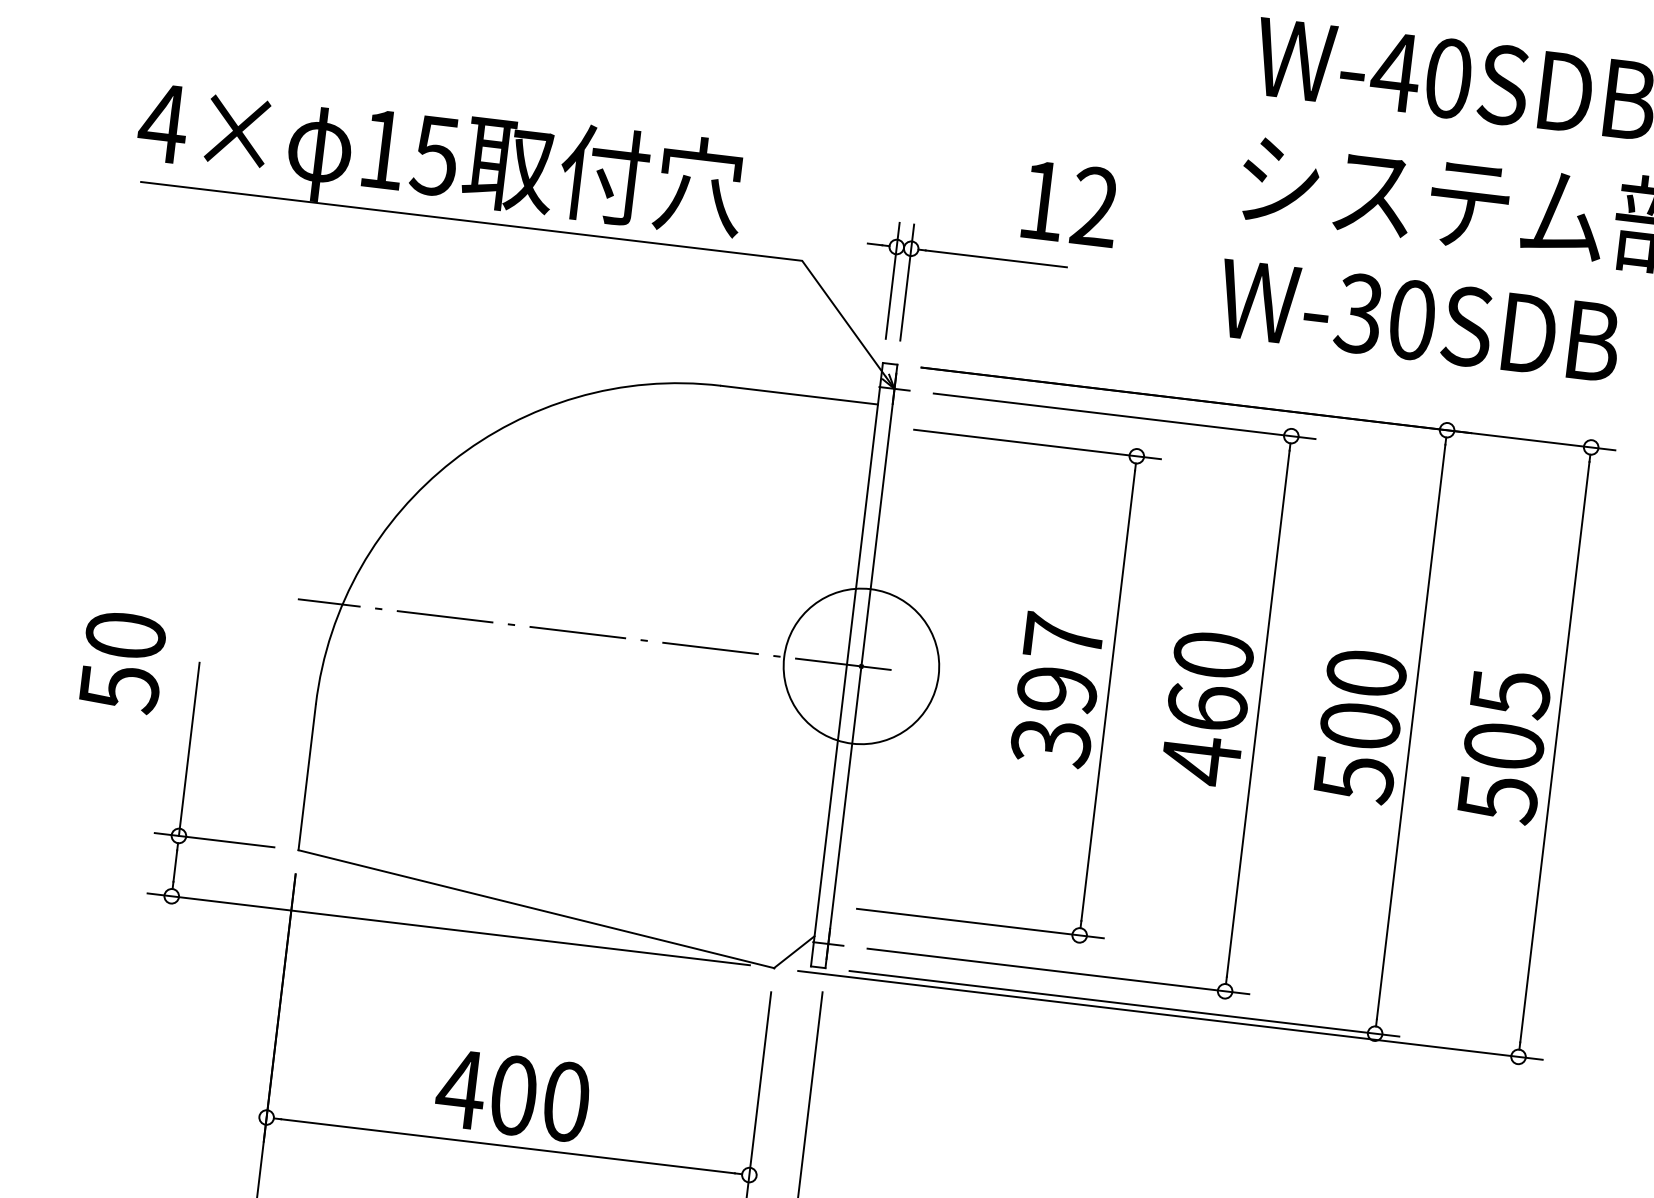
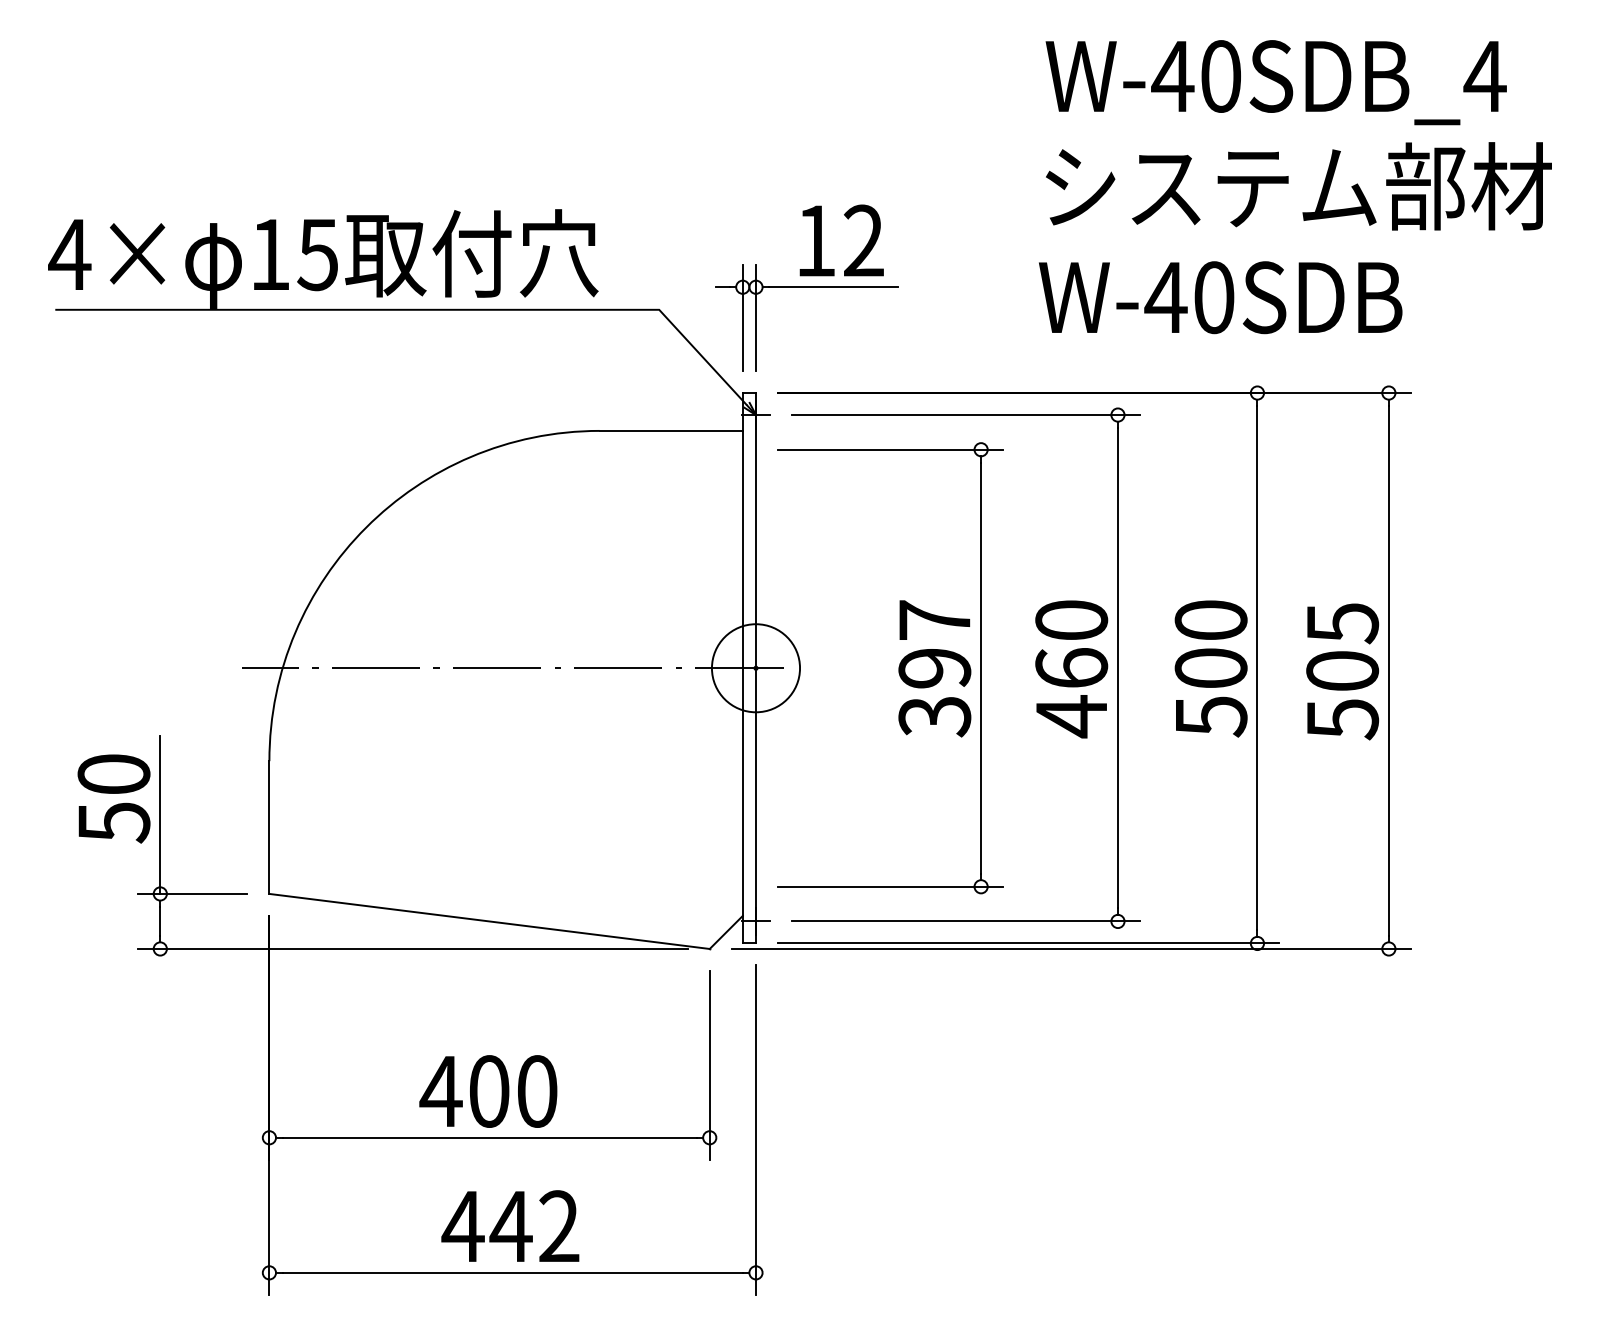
text: (1070, 203) -> (841, 240), moved
text: (1358, 313) -> (1165, 297), W-30SDB -> W-40SDB
text: (122, 661) -> (113, 798), moved
circle: (860, 666) -> (755, 668), size x0.62

